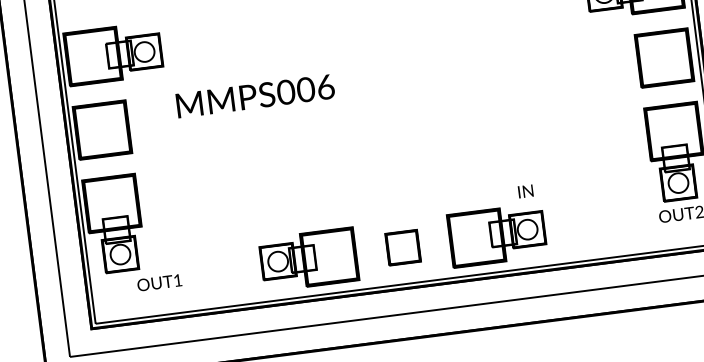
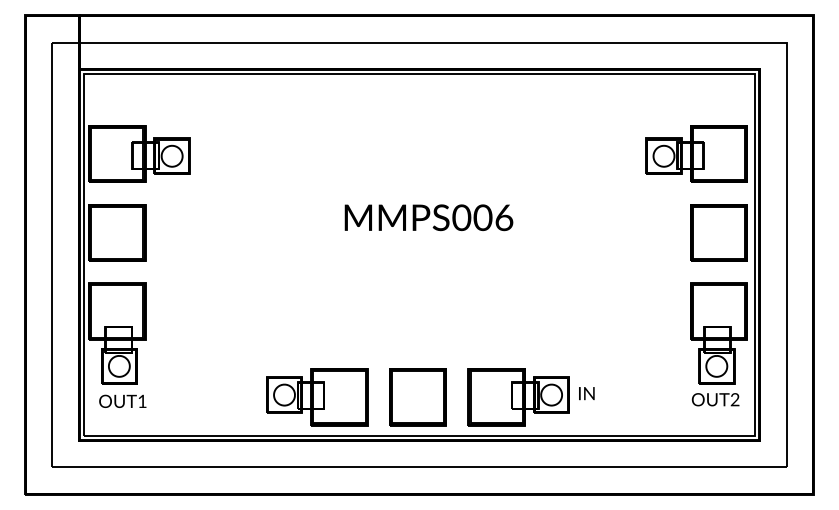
text: (255, 96) -> (428, 217), moved
text: (525, 191) -> (586, 393), moved
part: (402, 247) -> (417, 397), size x1.67
text: (159, 282) -> (122, 400), moved

